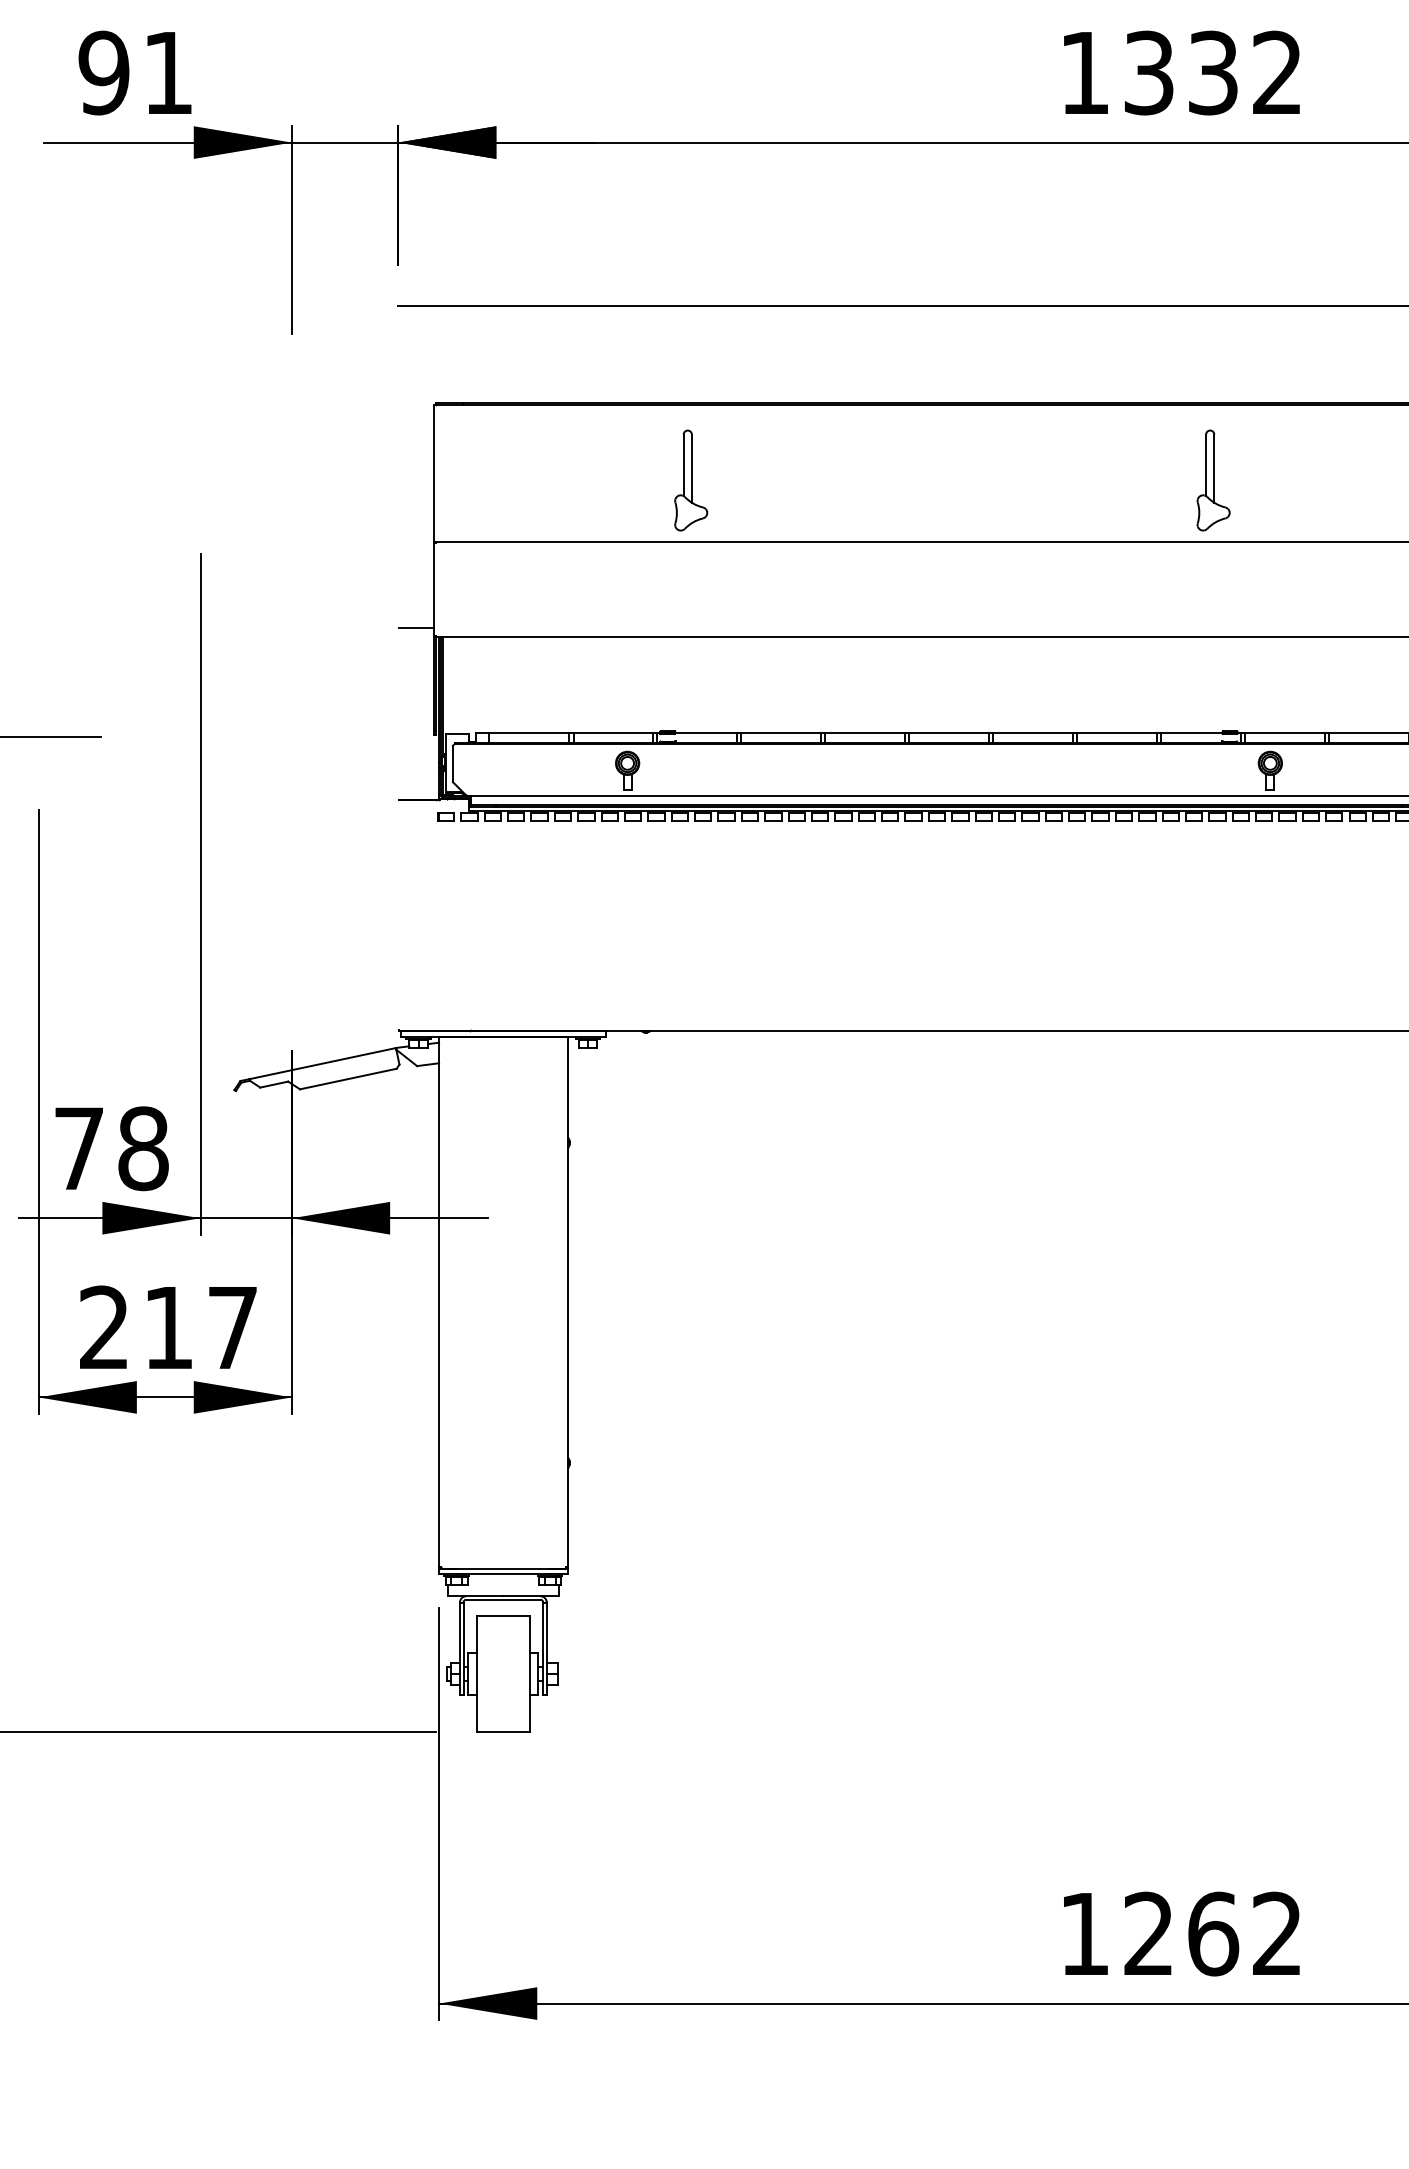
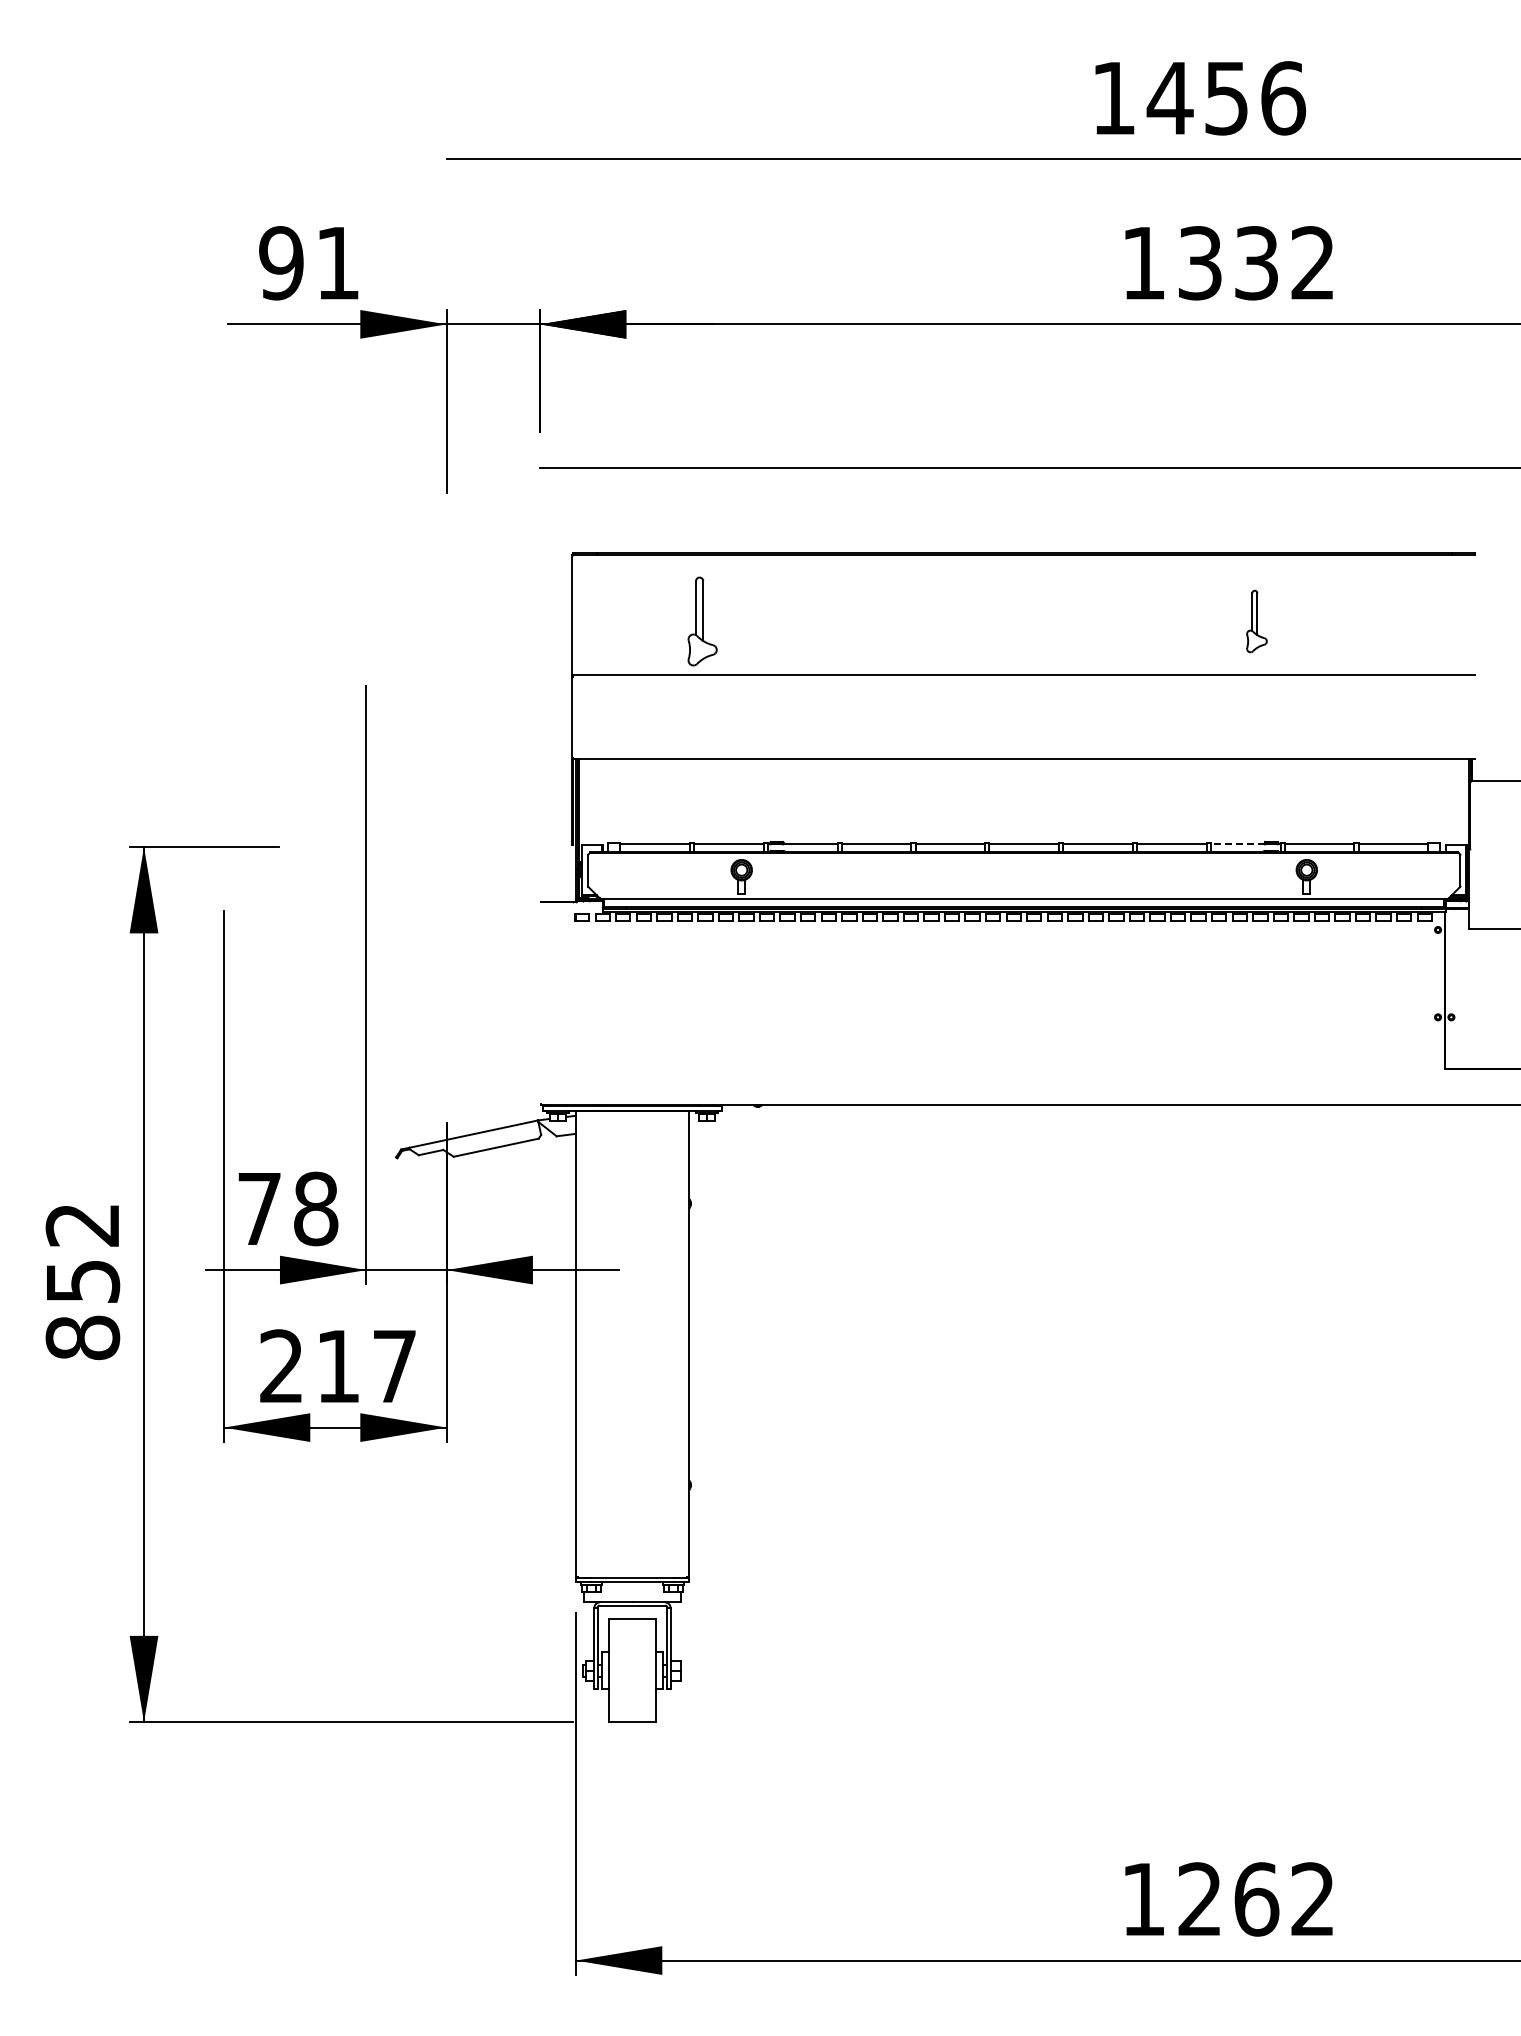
part: (691, 480) -> (702, 621), moved
part: (1213, 480) -> (1256, 621), size x0.7
line: (416, 628) -> (556, 751), removed
line: (1191, 733) -> (1237, 843), solid -> dashed

